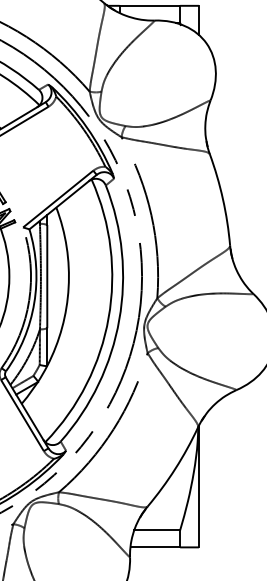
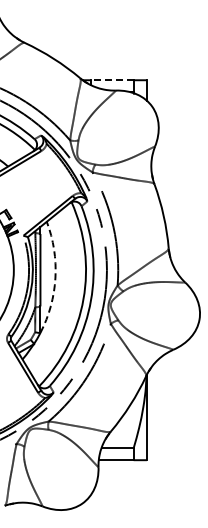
line: (148, 6) -> (111, 80), solid -> dashed
arc: (68, 288) -> (55, 278), solid -> dashed

